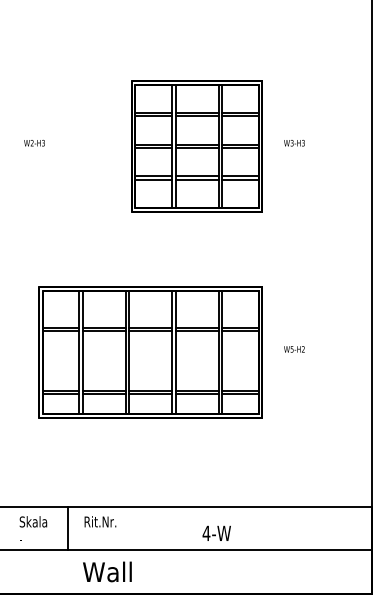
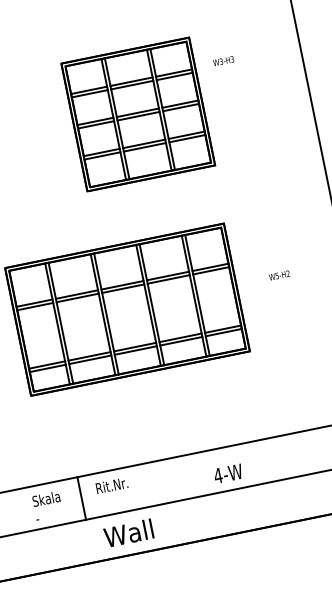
text: (294, 143) -> (223, 61), moved
part: (196, 146) -> (137, 114), moved
text: (294, 349) -> (279, 275), moved

